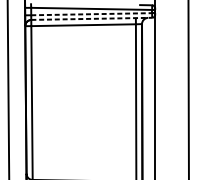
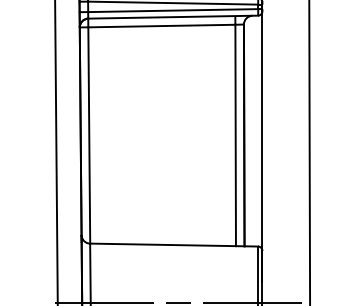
line: (91, 14) -> (173, 10), dashed -> solid
line: (91, 19) -> (173, 17), dashed -> solid

